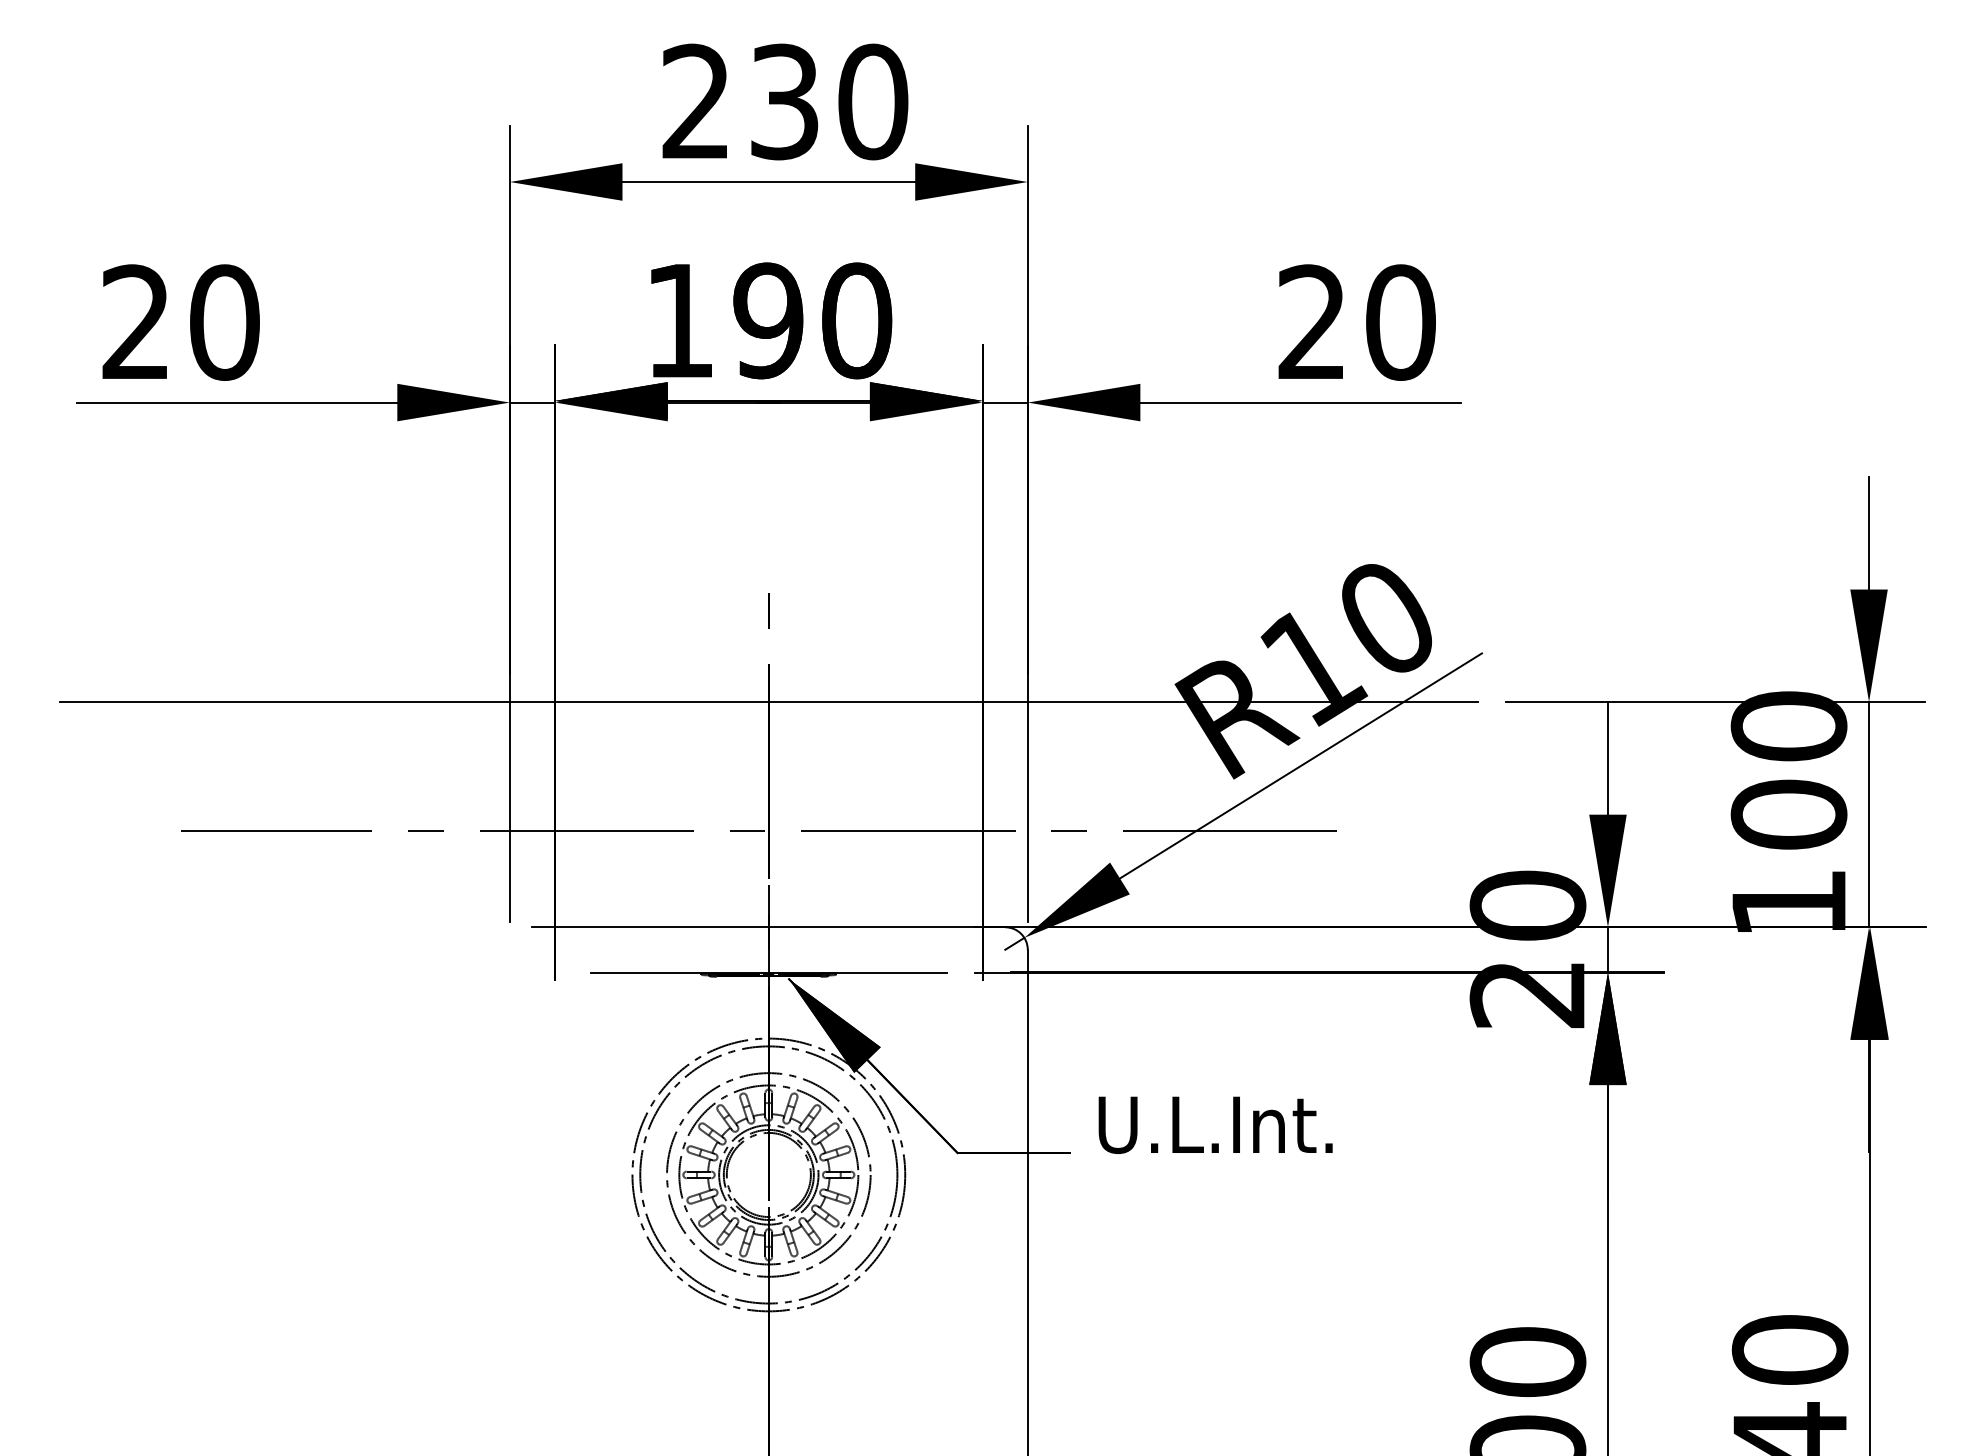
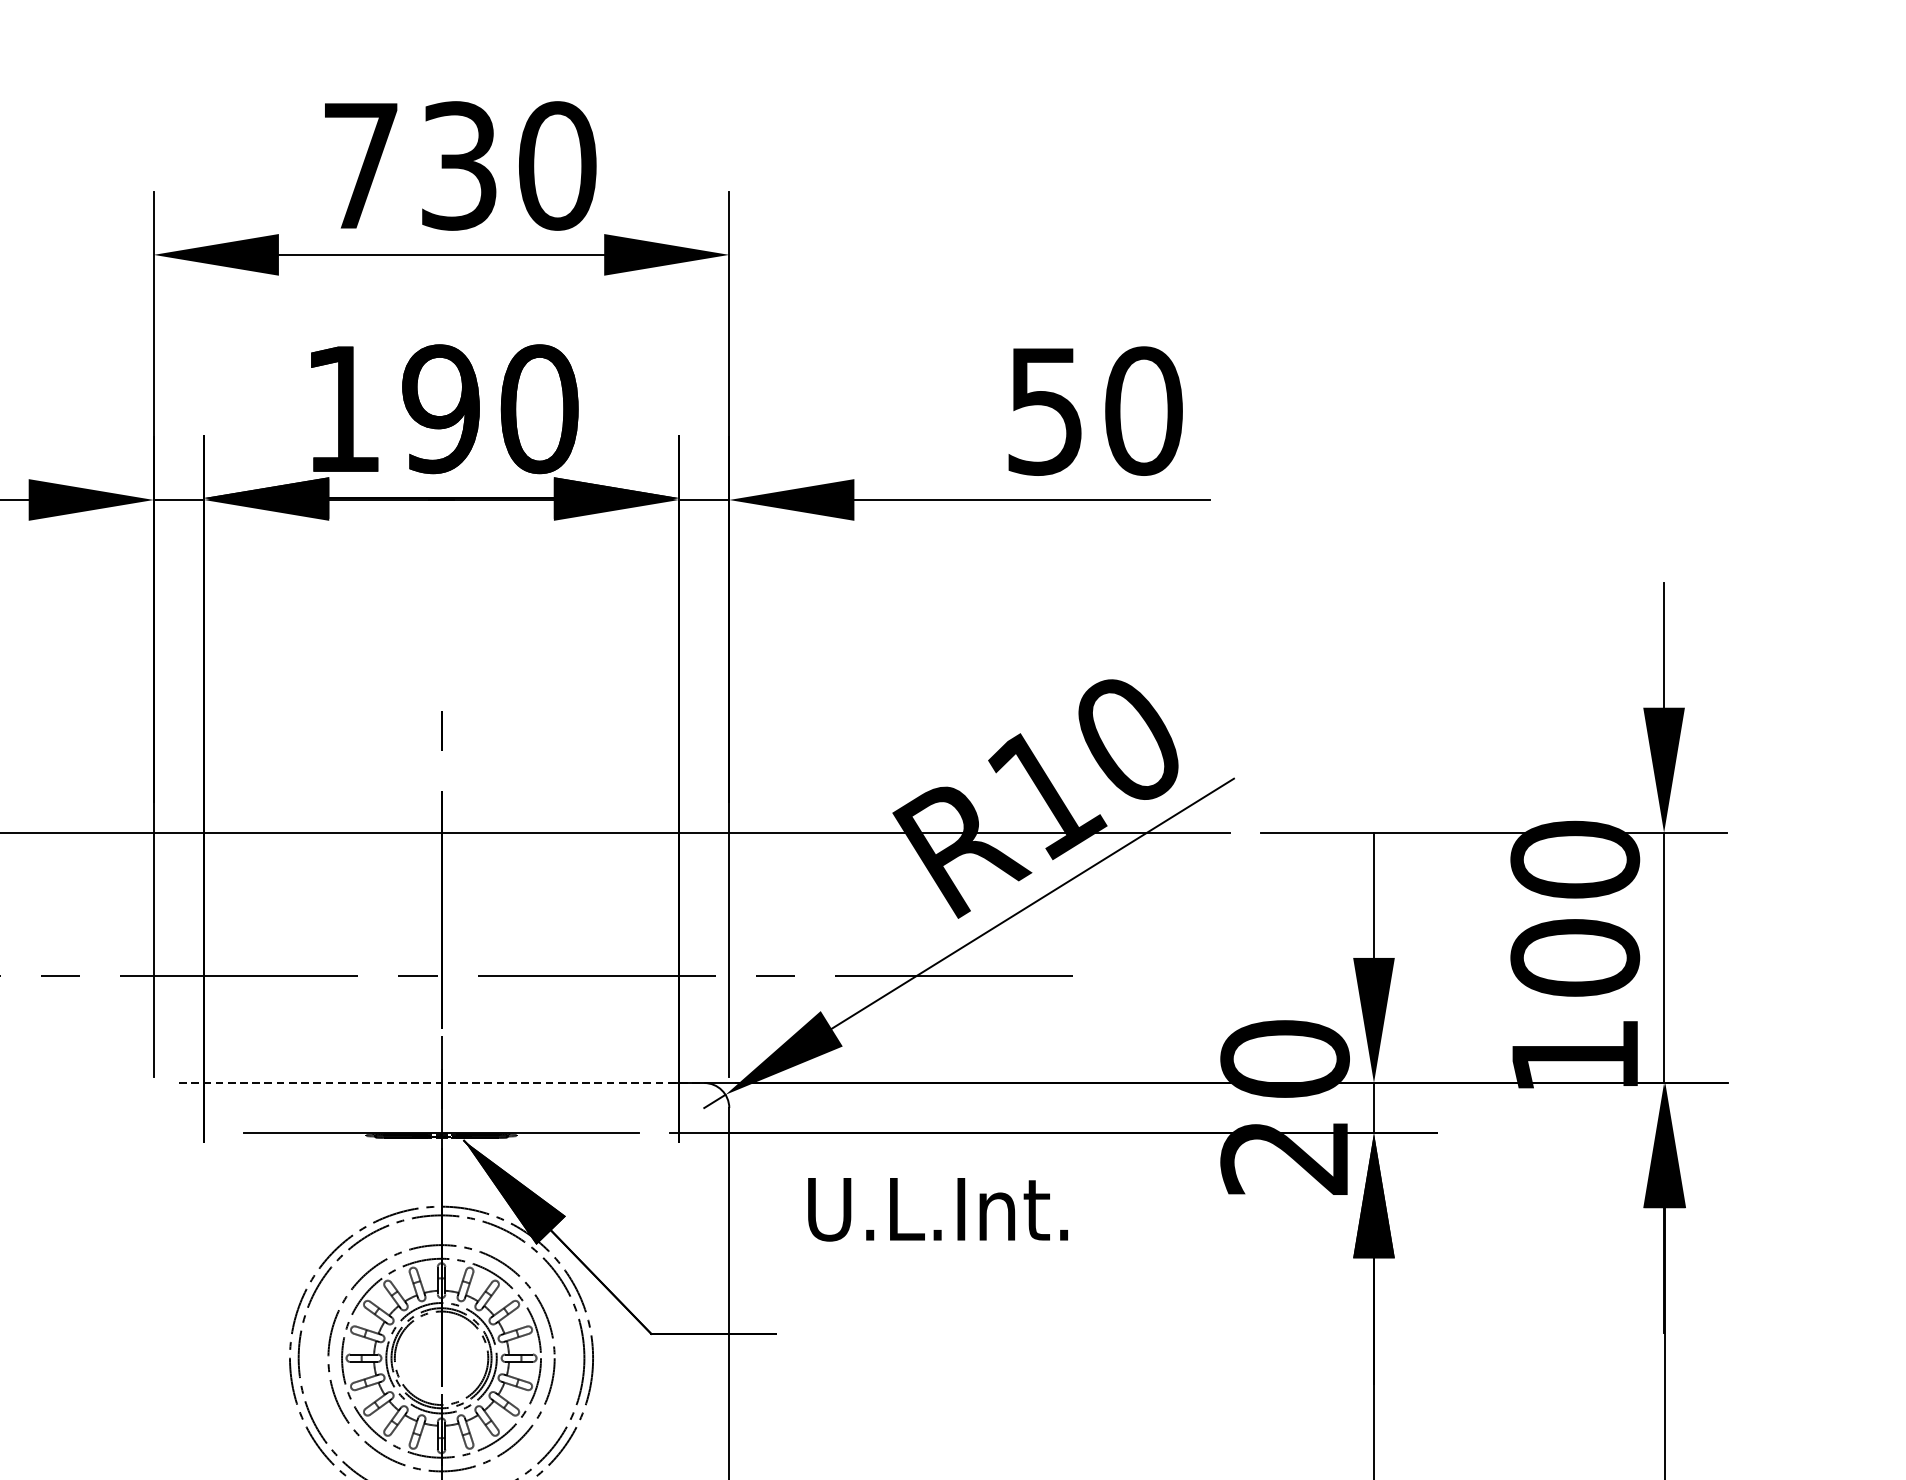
text: (695, 100) -> (360, 164), 230 -> 730
text: (1311, 322) -> (1044, 410), 20 -> 50
line: (769, 927) -> (442, 1083), solid -> dashed
text: (1215, 1124) -> (937, 1208), moved

